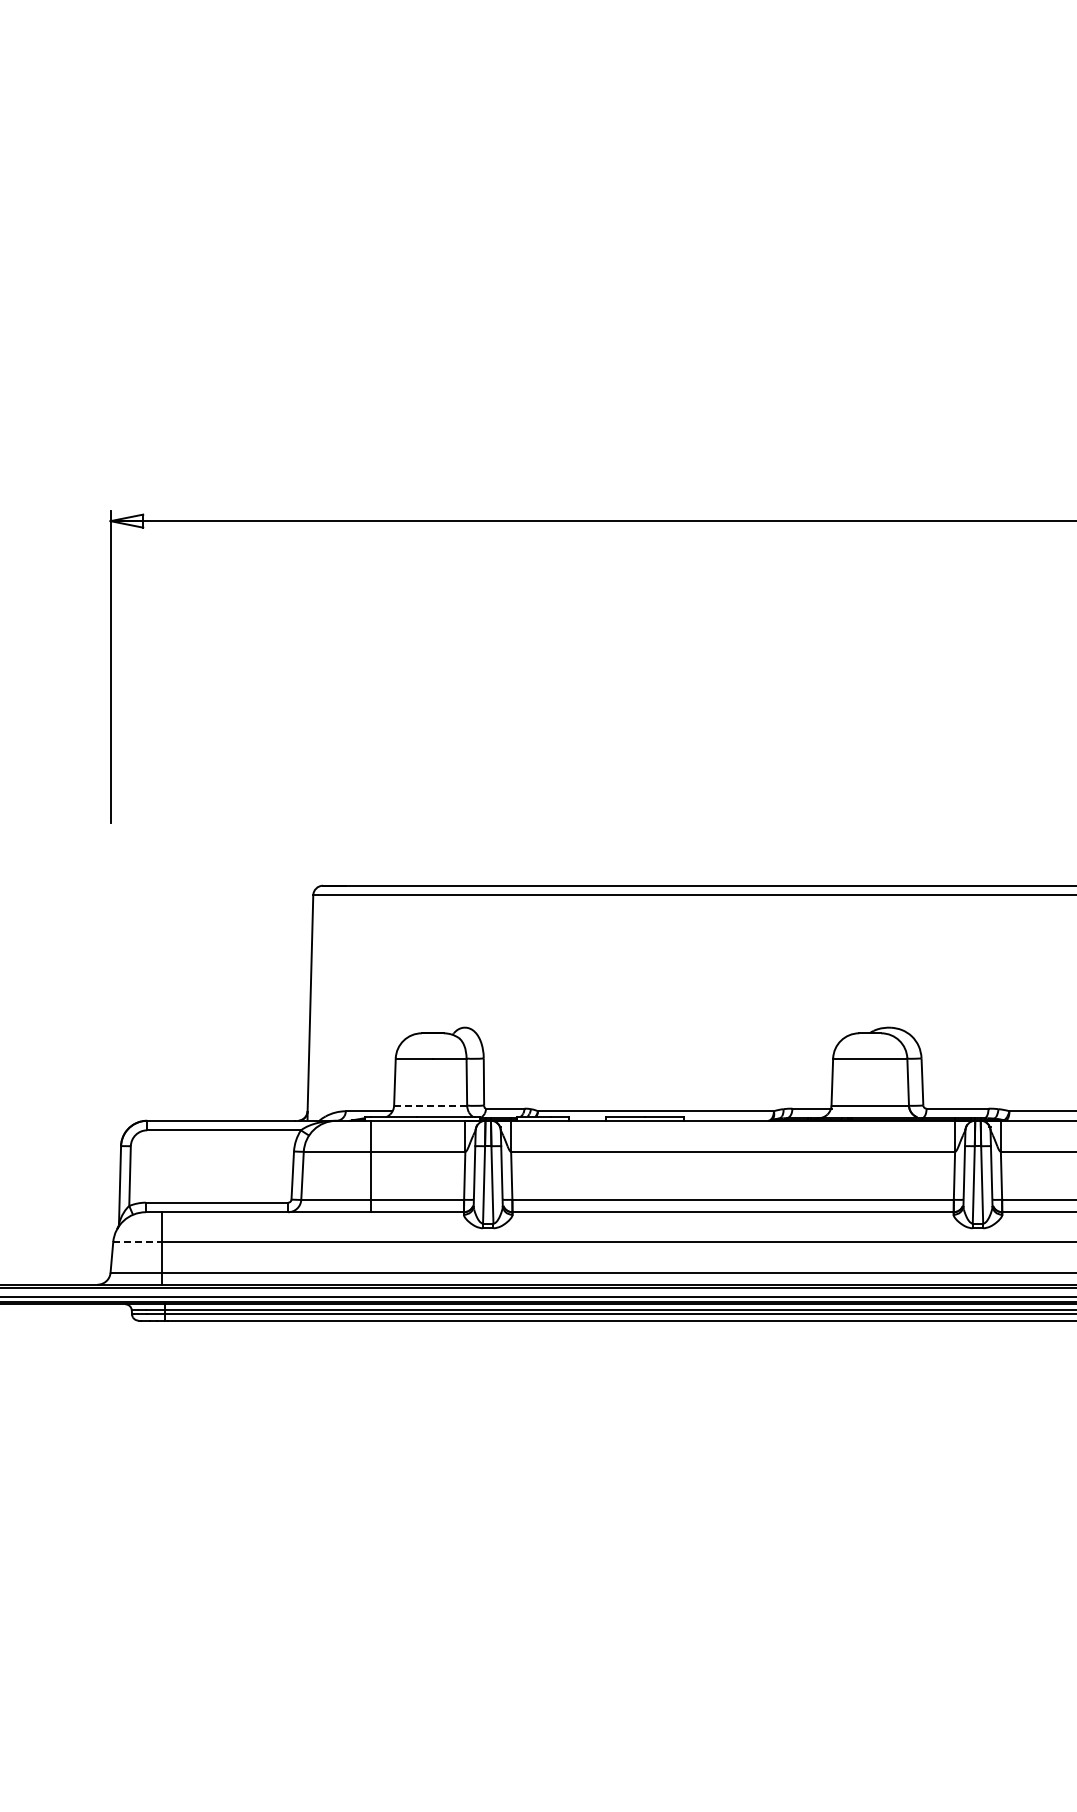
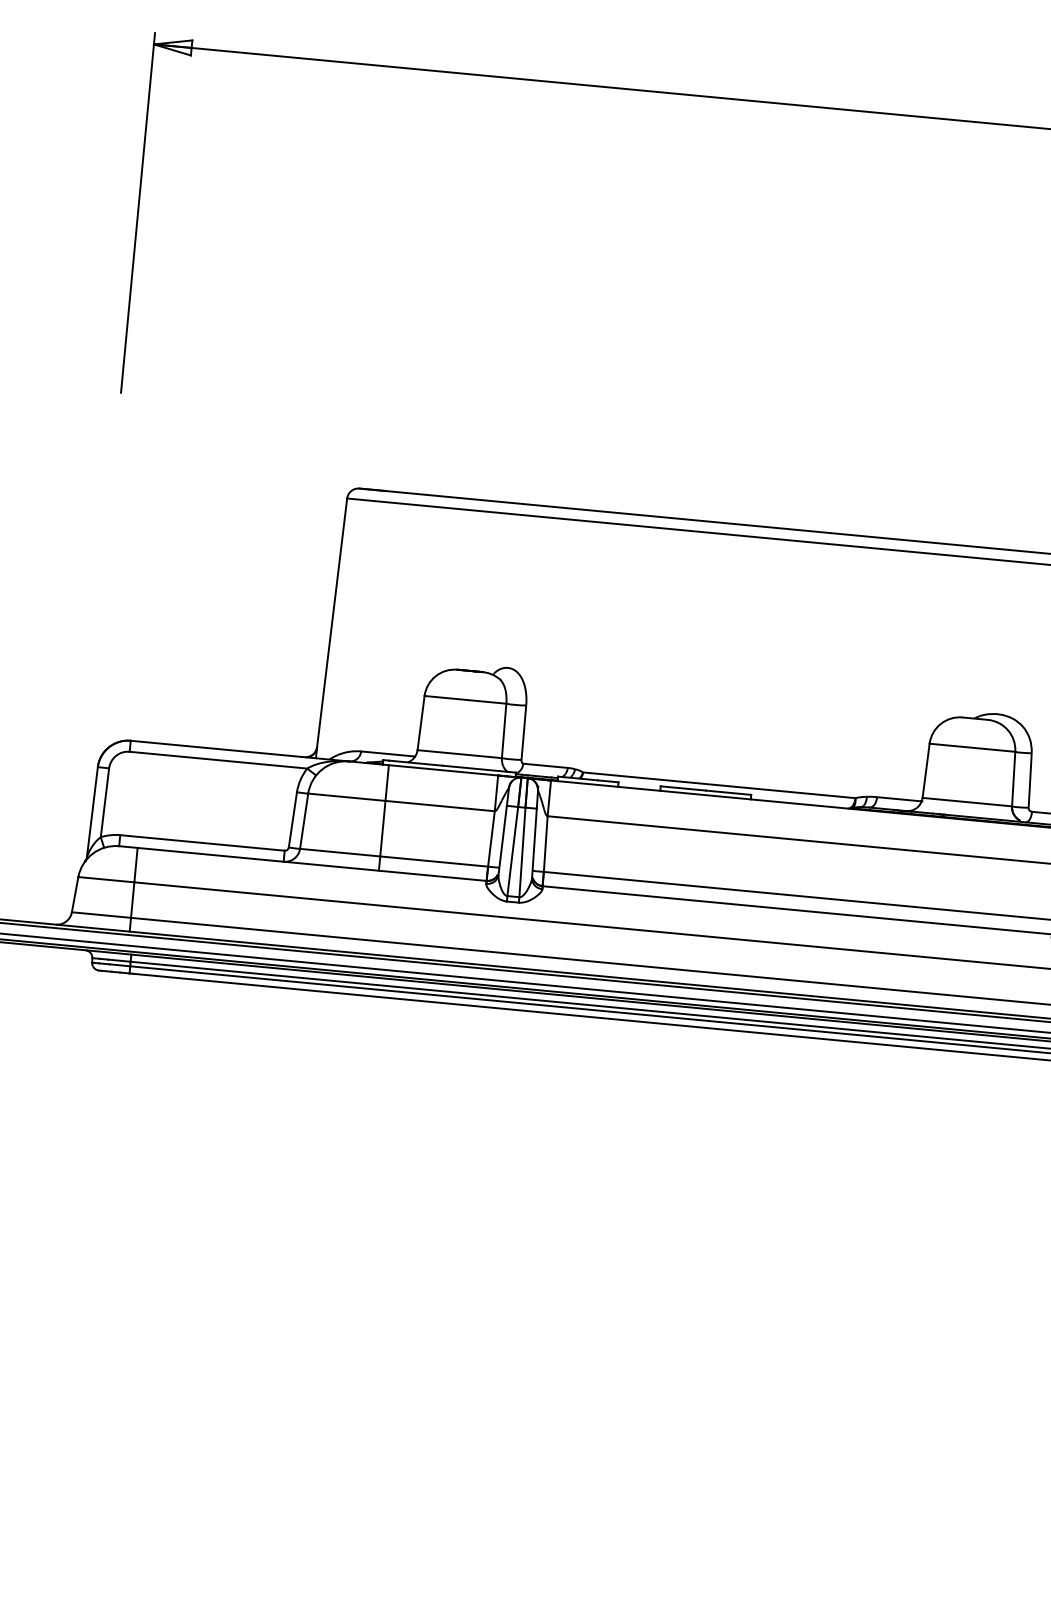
line: (430, 1105) -> (459, 754), dashed -> solid
line: (138, 1242) -> (107, 880), dashed -> solid

